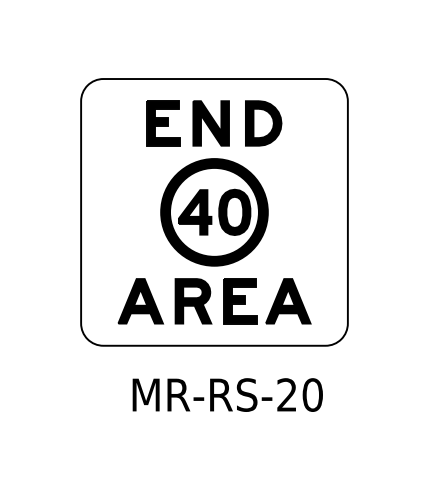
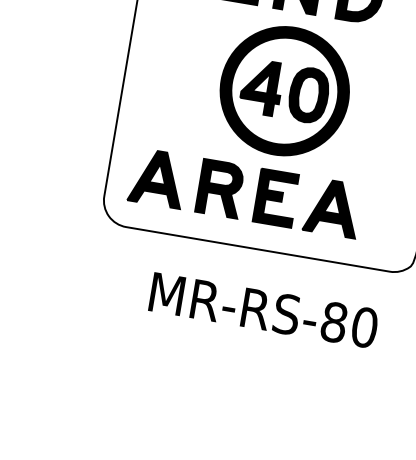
part: (214, 301) -> (245, 193), moved
text: (287, 394) -> (334, 321), MR-RS-20 -> MR-RS-80

